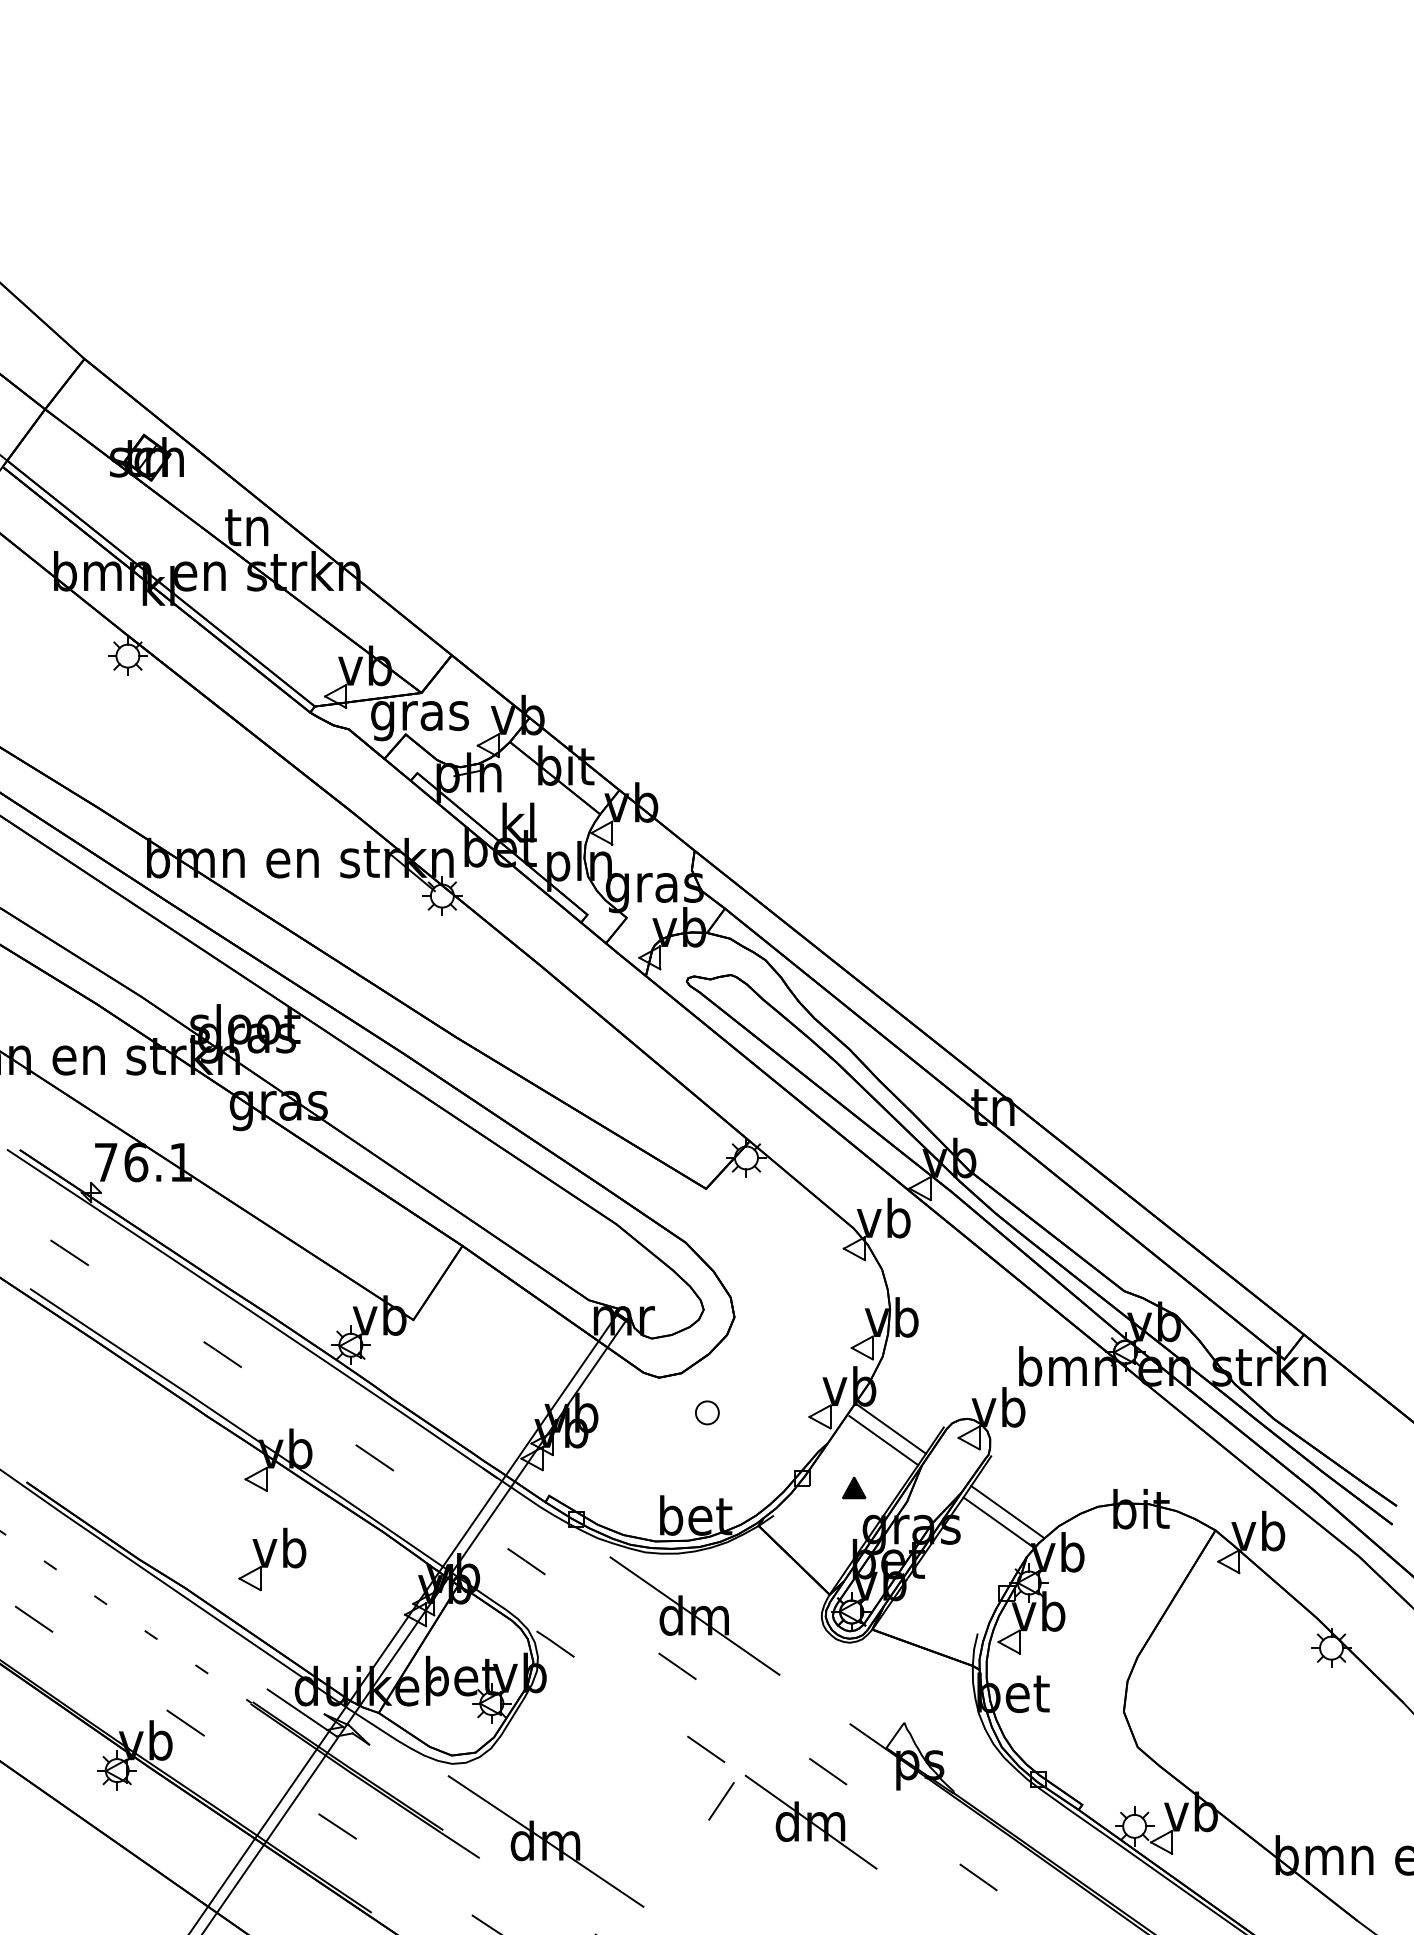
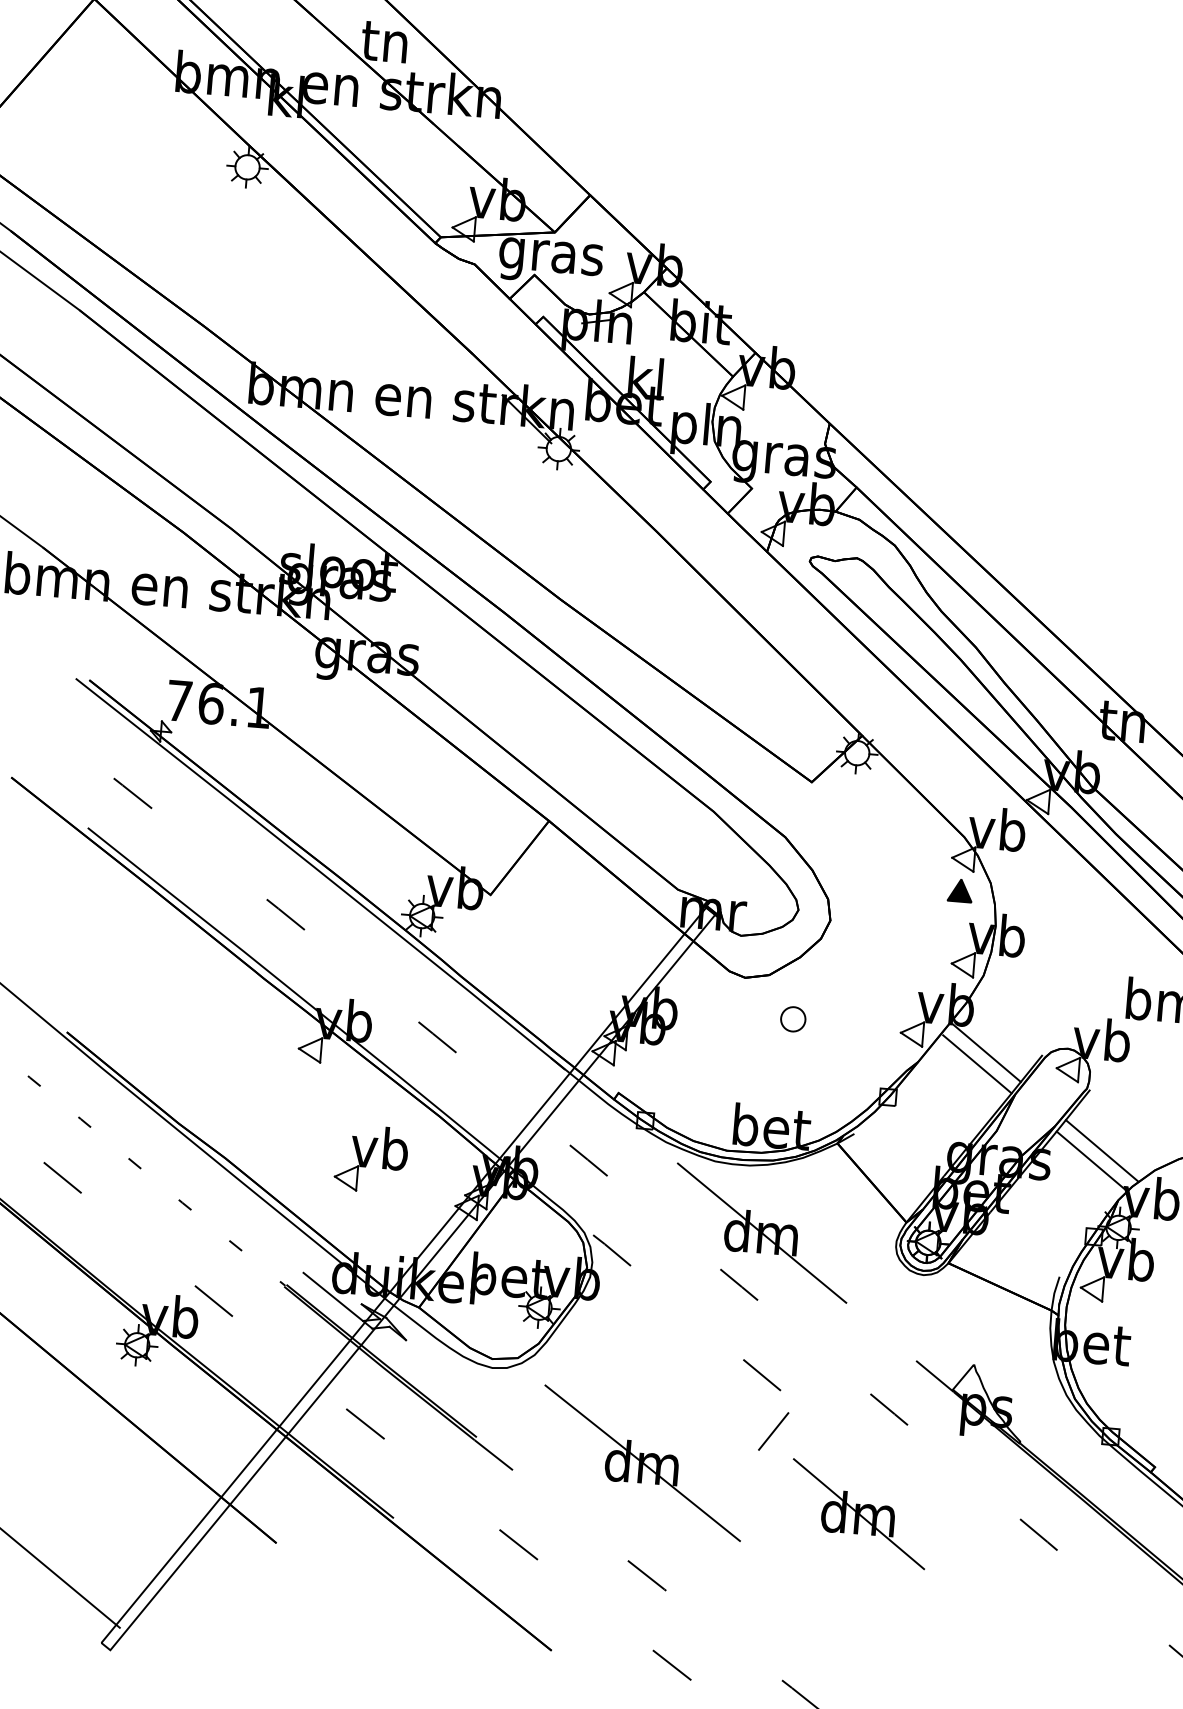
part: (854, 1487) -> (960, 890), moved
part: (272, 1559) -> (371, 1159), moved
part: (810, 1821) -> (858, 1513), moved
part: (545, 1841) -> (642, 1463), moved

